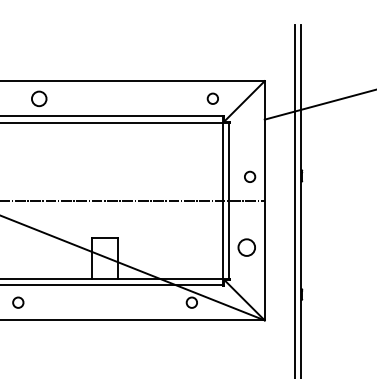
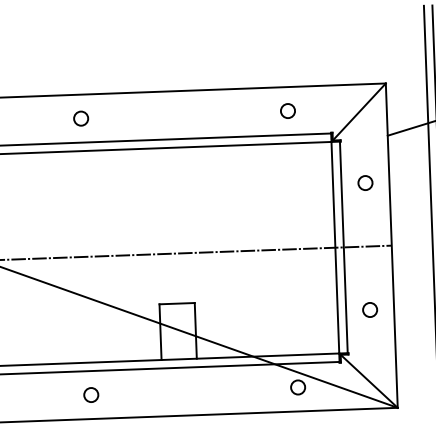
circle: (39, 98) -> (81, 118), size x0.71
circle: (212, 98) -> (287, 110), moved
circle: (250, 176) -> (366, 182), moved
circle: (247, 247) -> (370, 309), size x0.62
circle: (18, 302) -> (91, 394), moved

